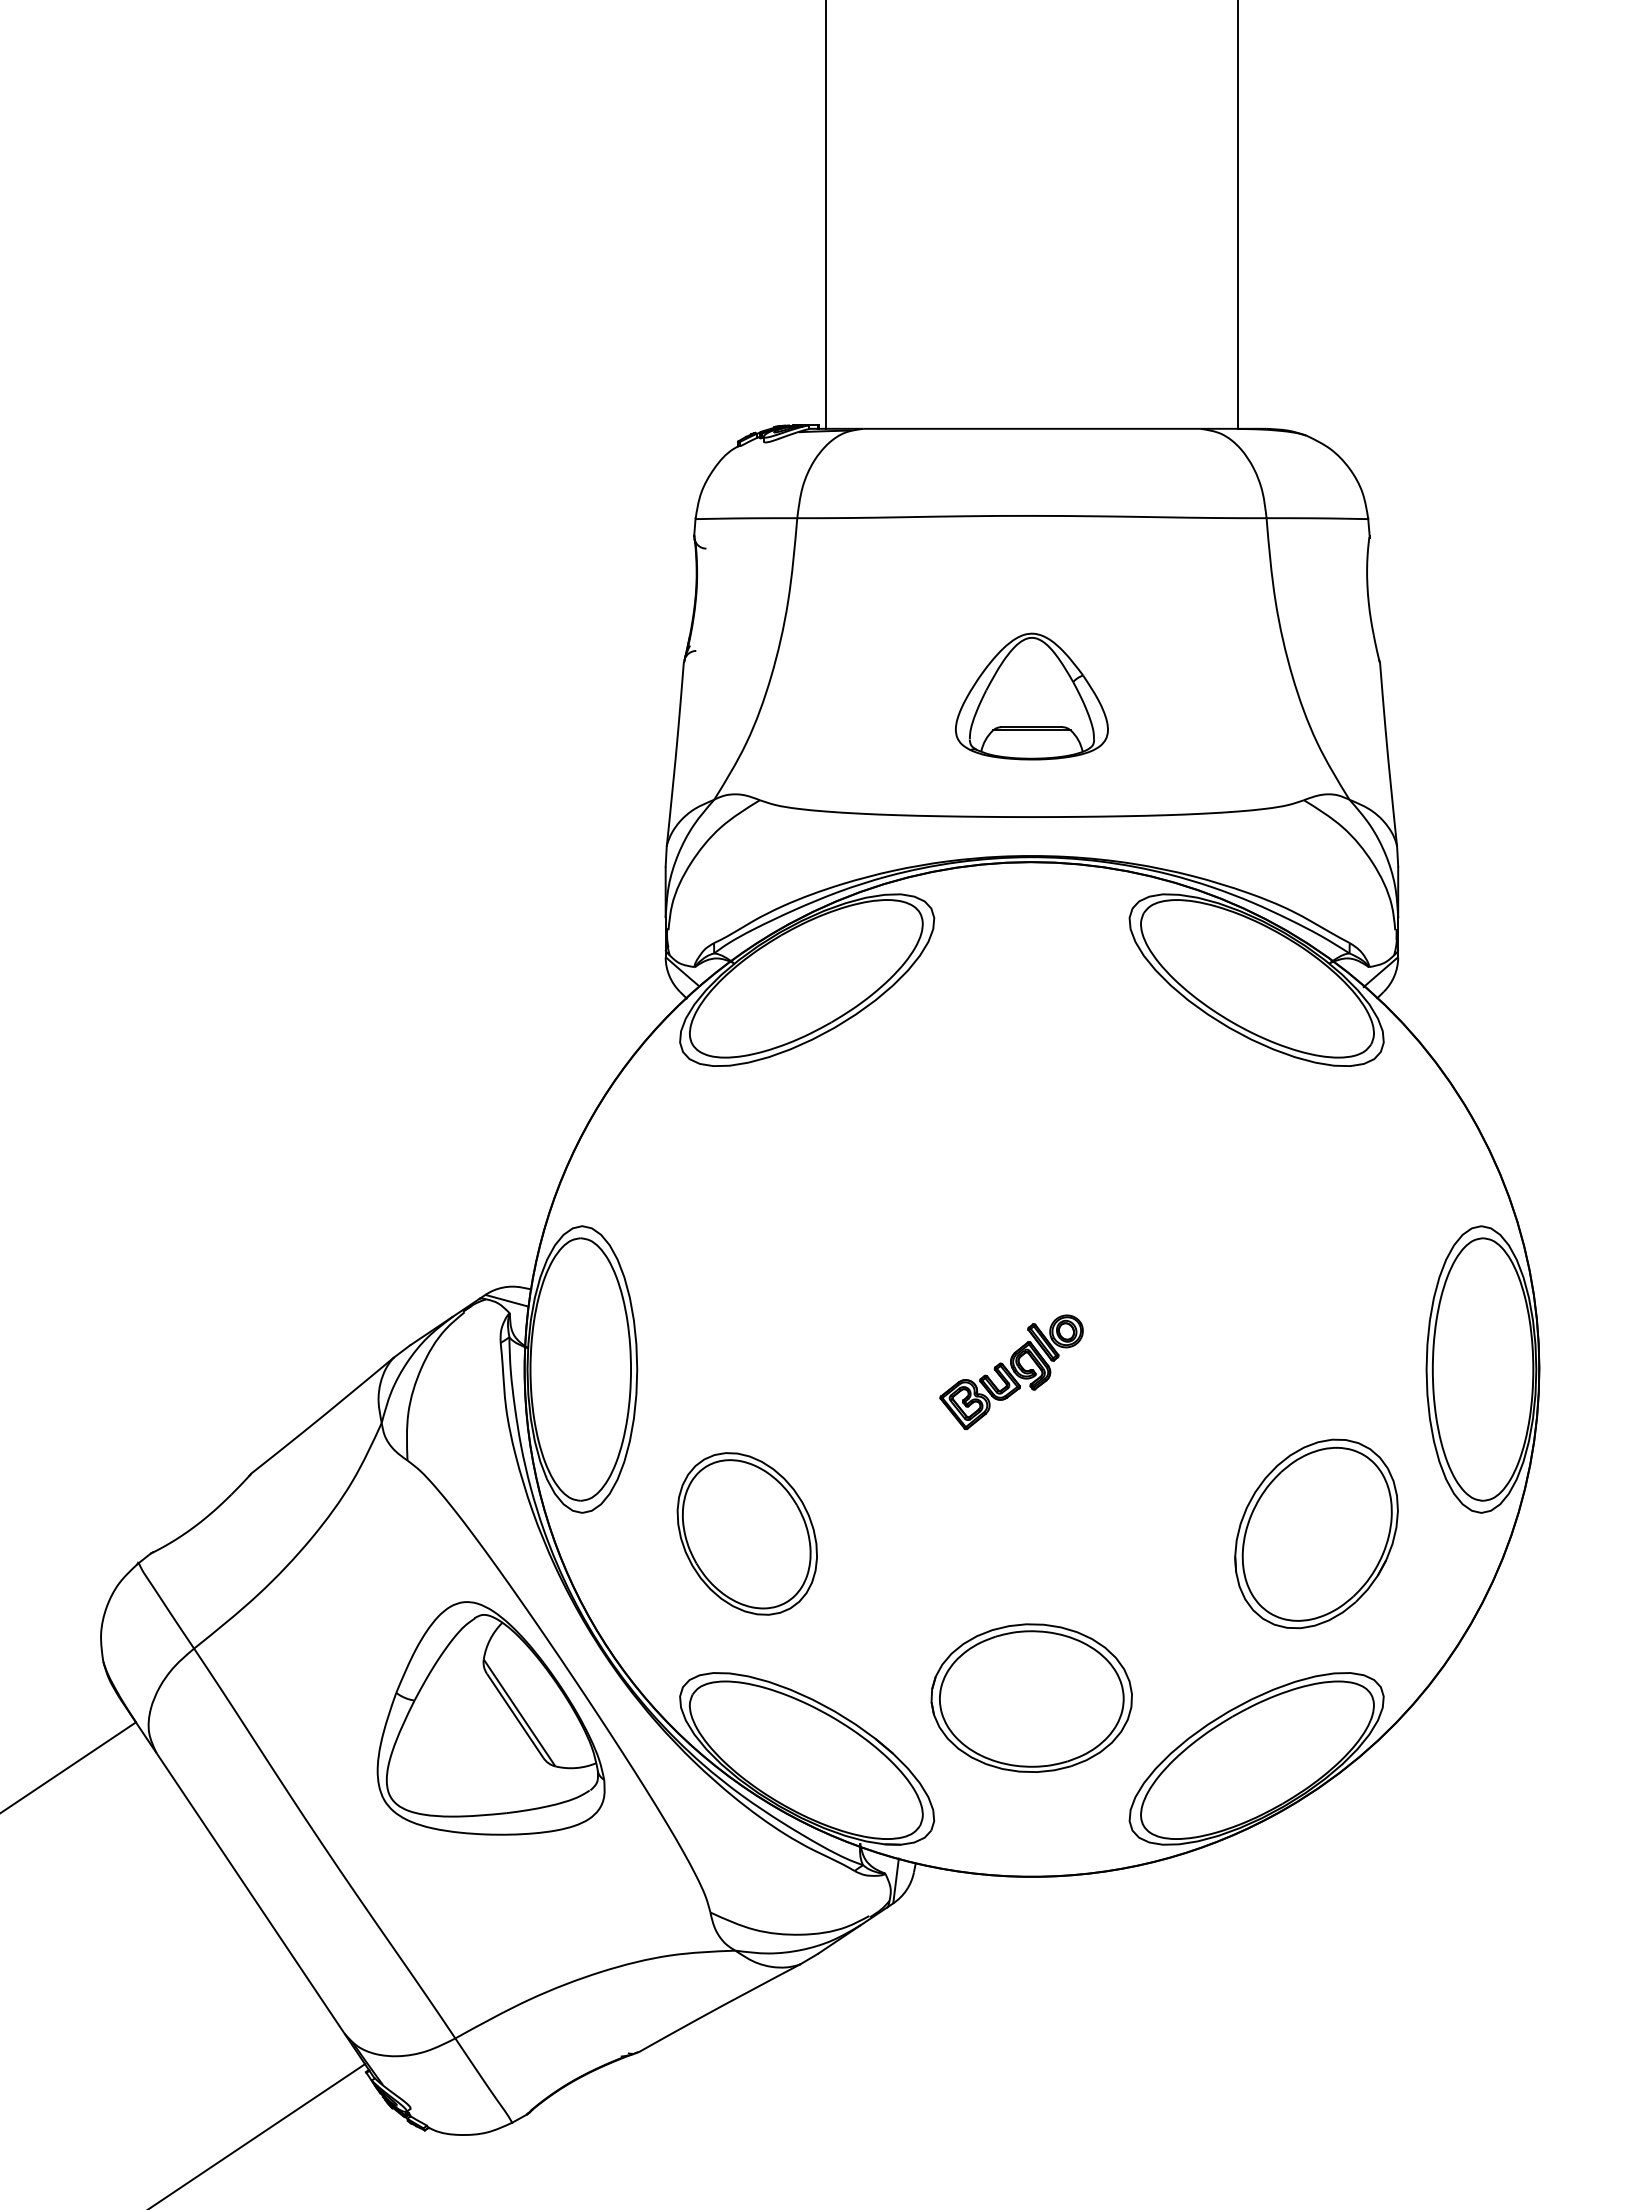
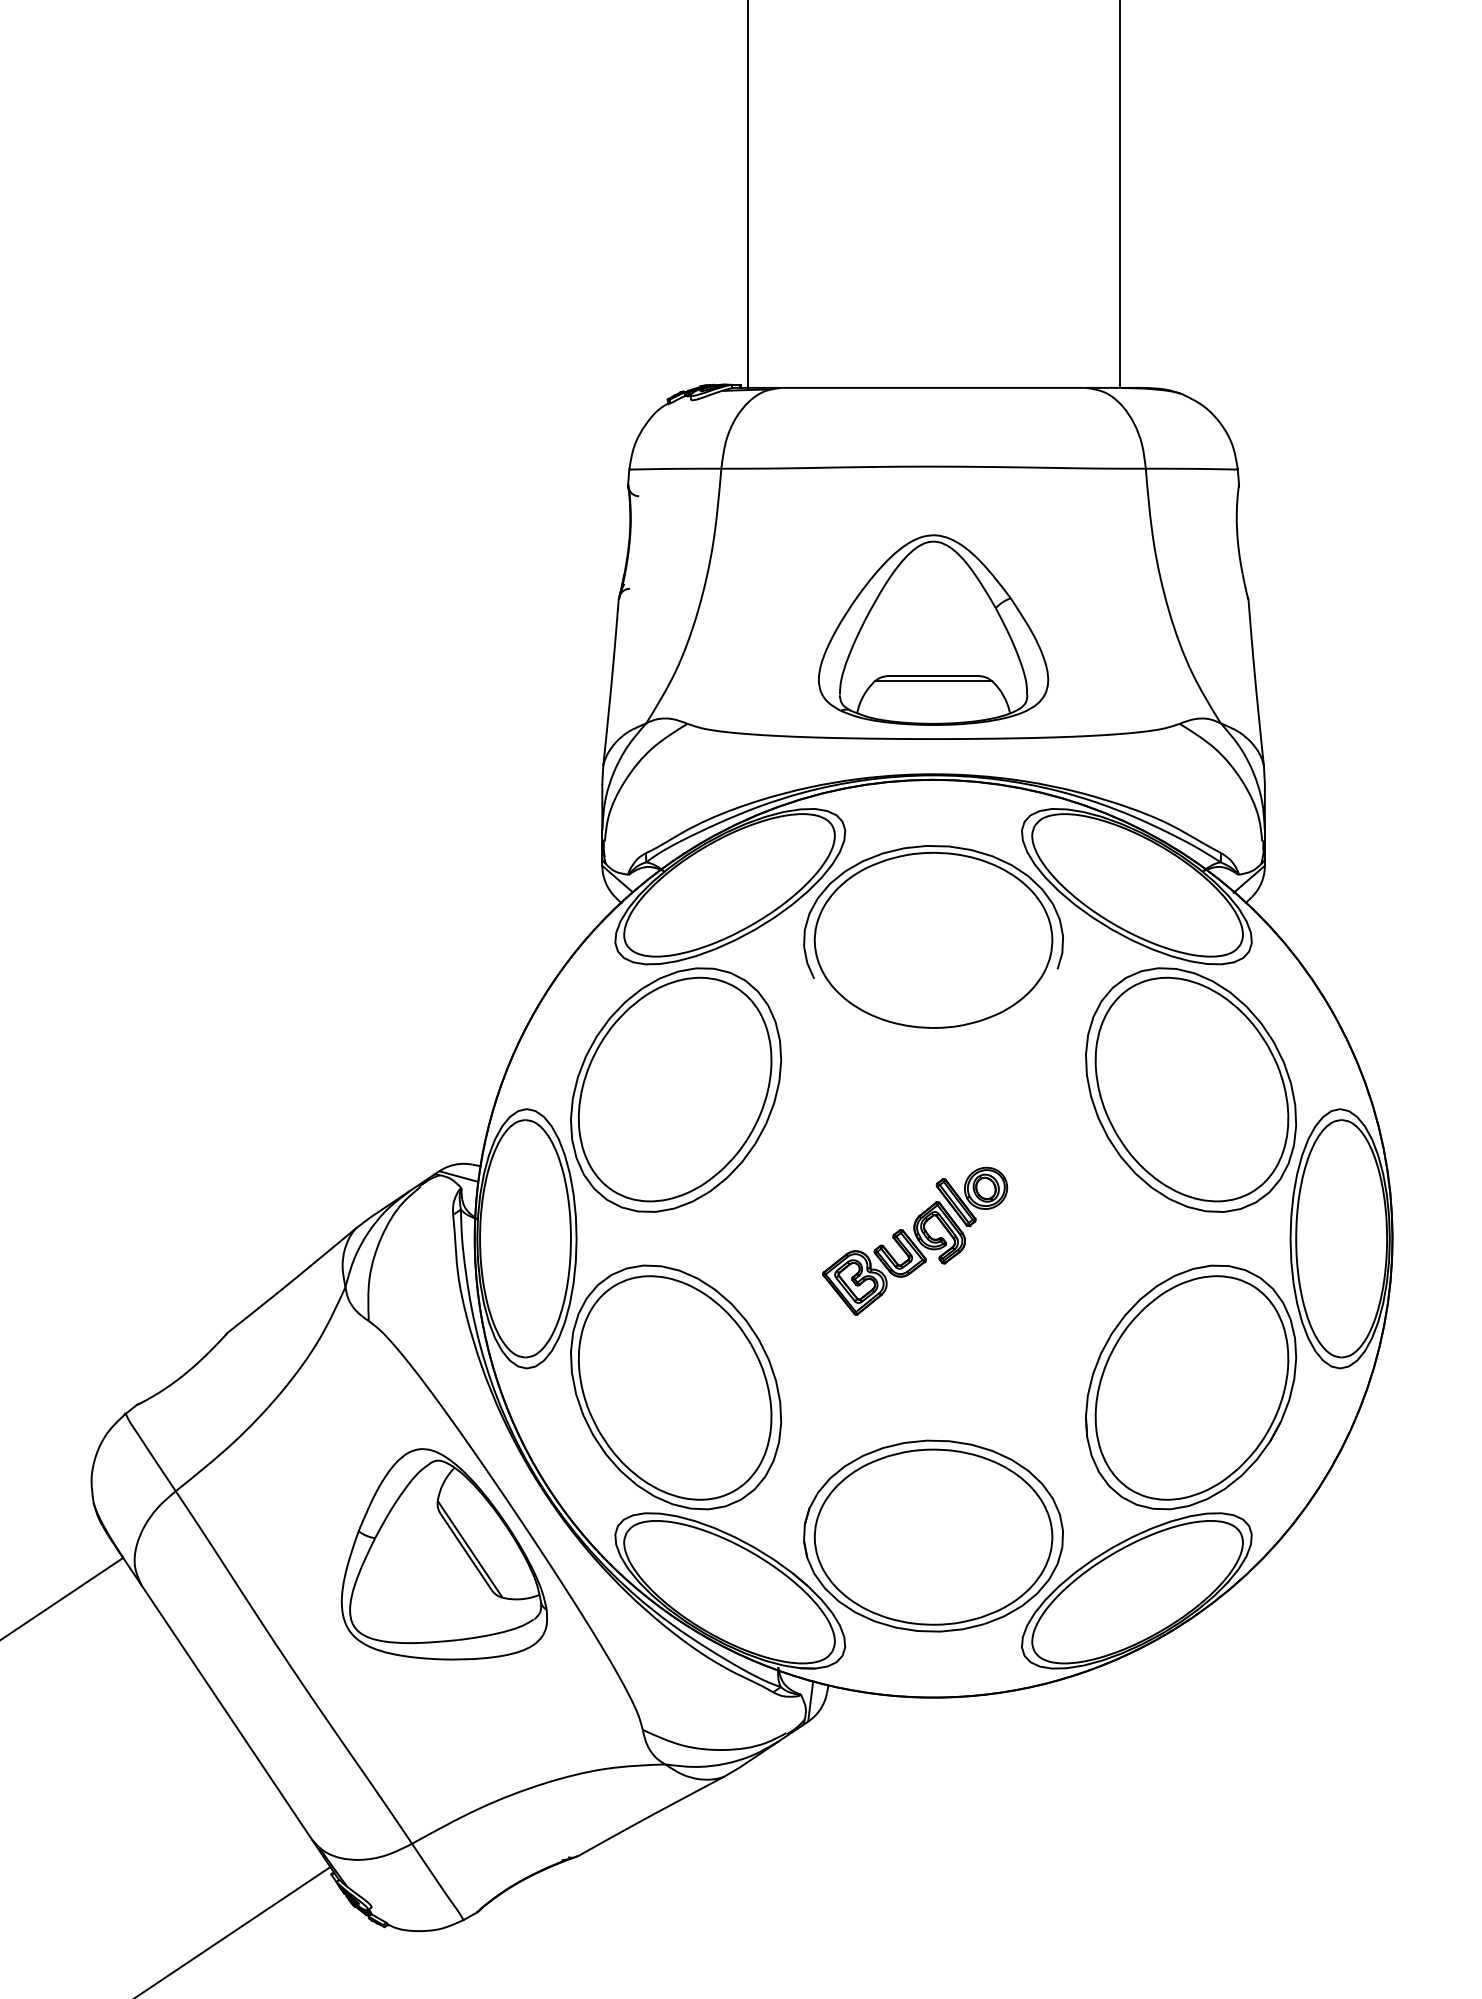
part: (1031, 696) -> (933, 630), size x1.67
part: (1031, 1035) -> (933, 936), added
part: (747, 1204) -> (676, 1089), added
part: (1316, 1204) -> (1190, 1089), added
part: (1011, 1372) -> (915, 1241), size x1.43
part: (747, 1533) -> (676, 1387), size x1.67
part: (1316, 1533) -> (1190, 1387), size x1.43
part: (1031, 1697) -> (933, 1535), size x1.43

